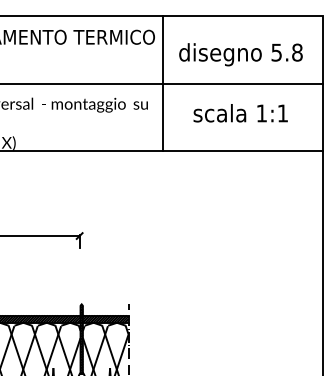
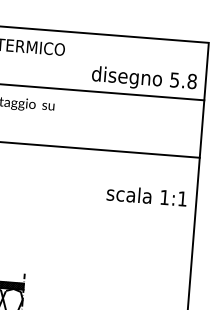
text: (240, 54) -> (143, 79), moved
line: (162, 83) -> (68, 89), removed
text: (240, 113) -> (146, 196), moved

